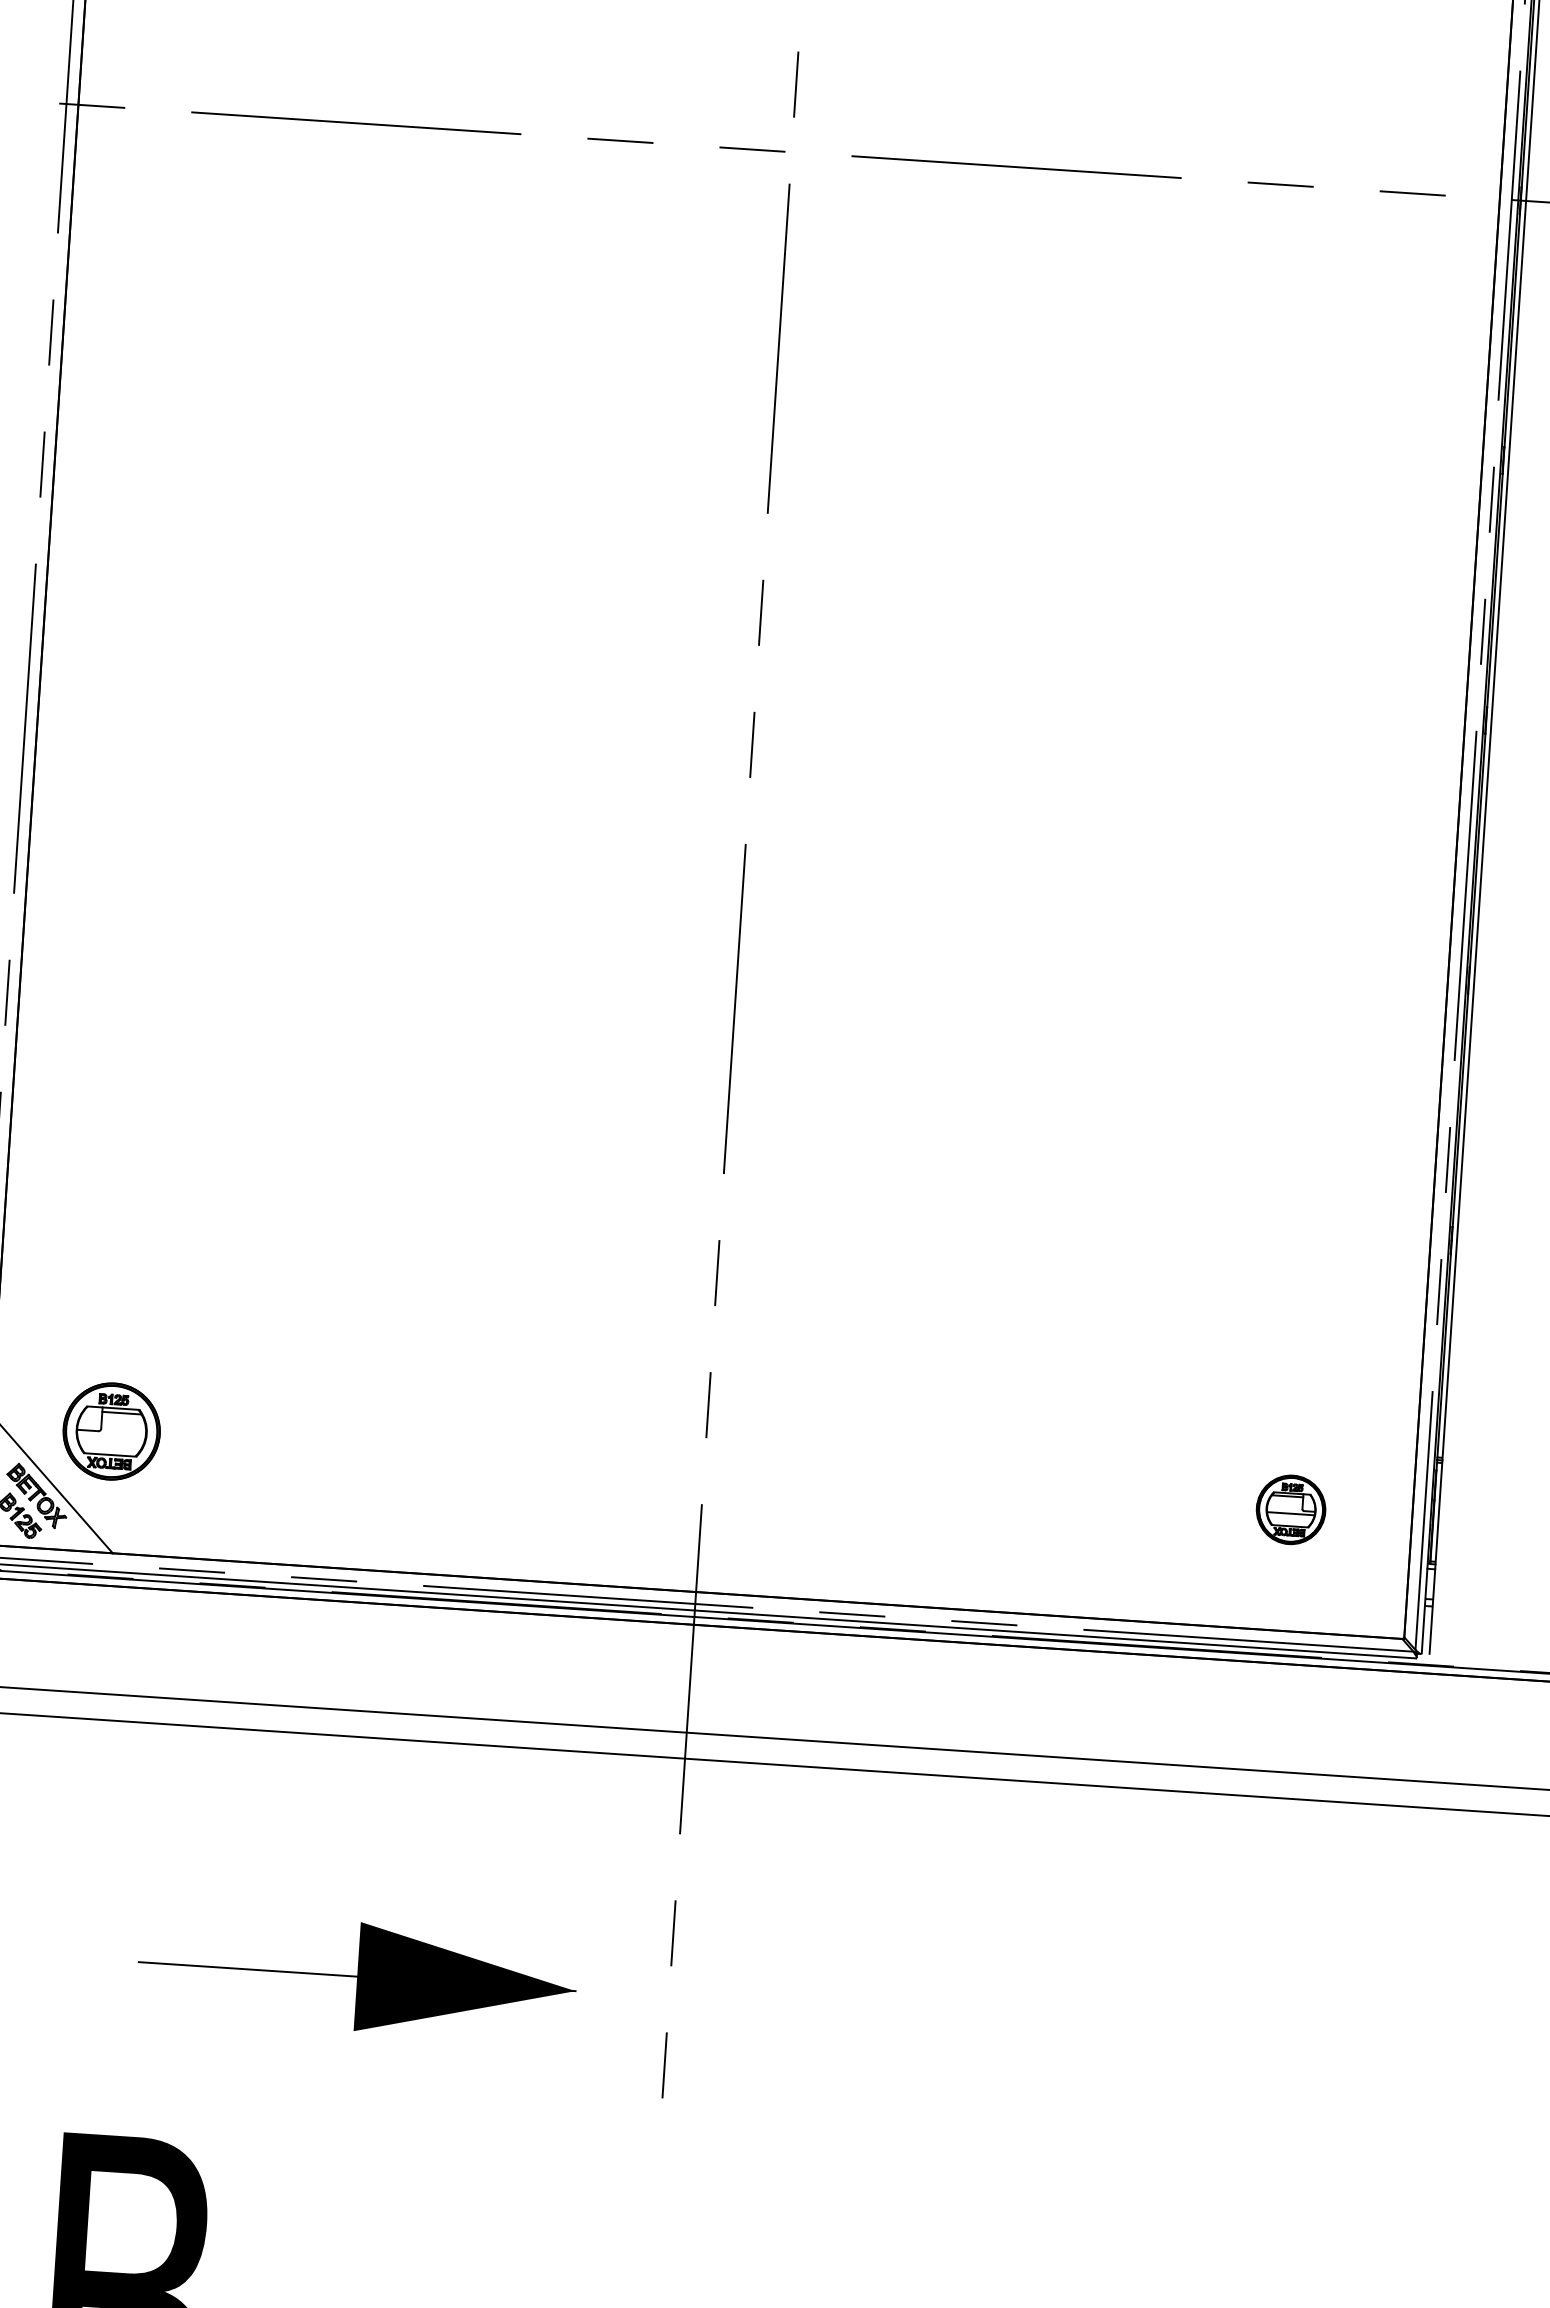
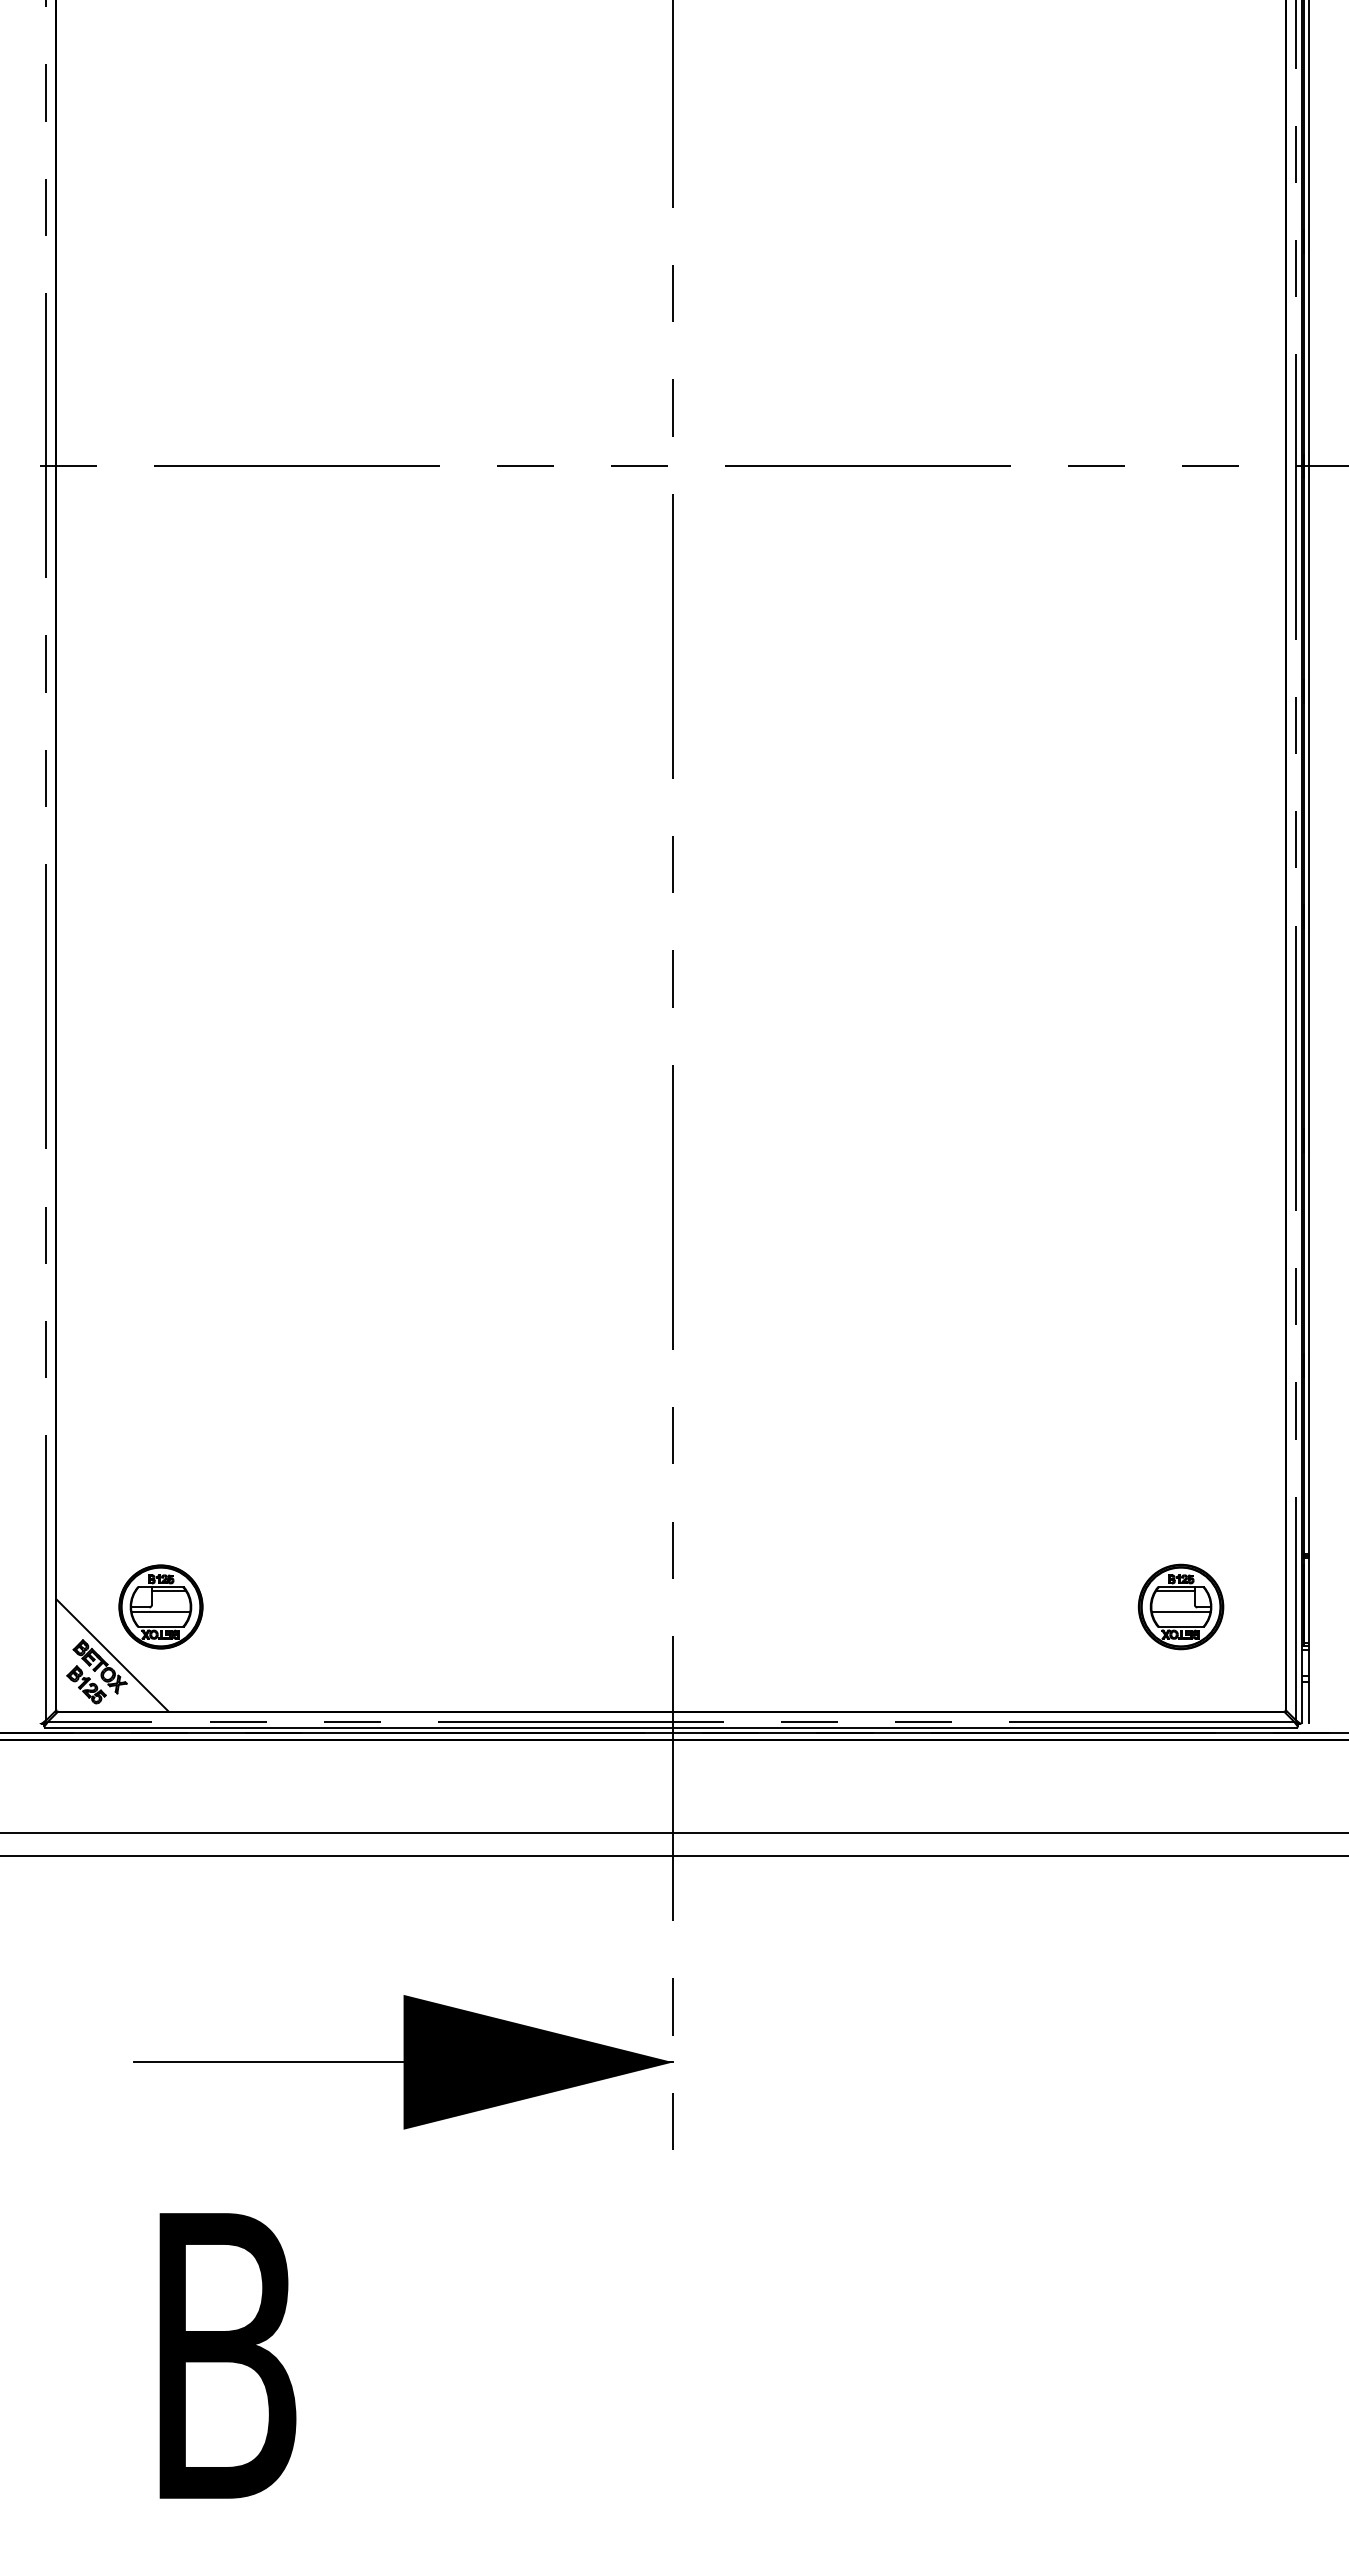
line: (110, 1436) -> (160, 1611), added
part: (1290, 1509) -> (1180, 1606), size x1.43
part: (357, 1976) -> (403, 2062), size x1.43

